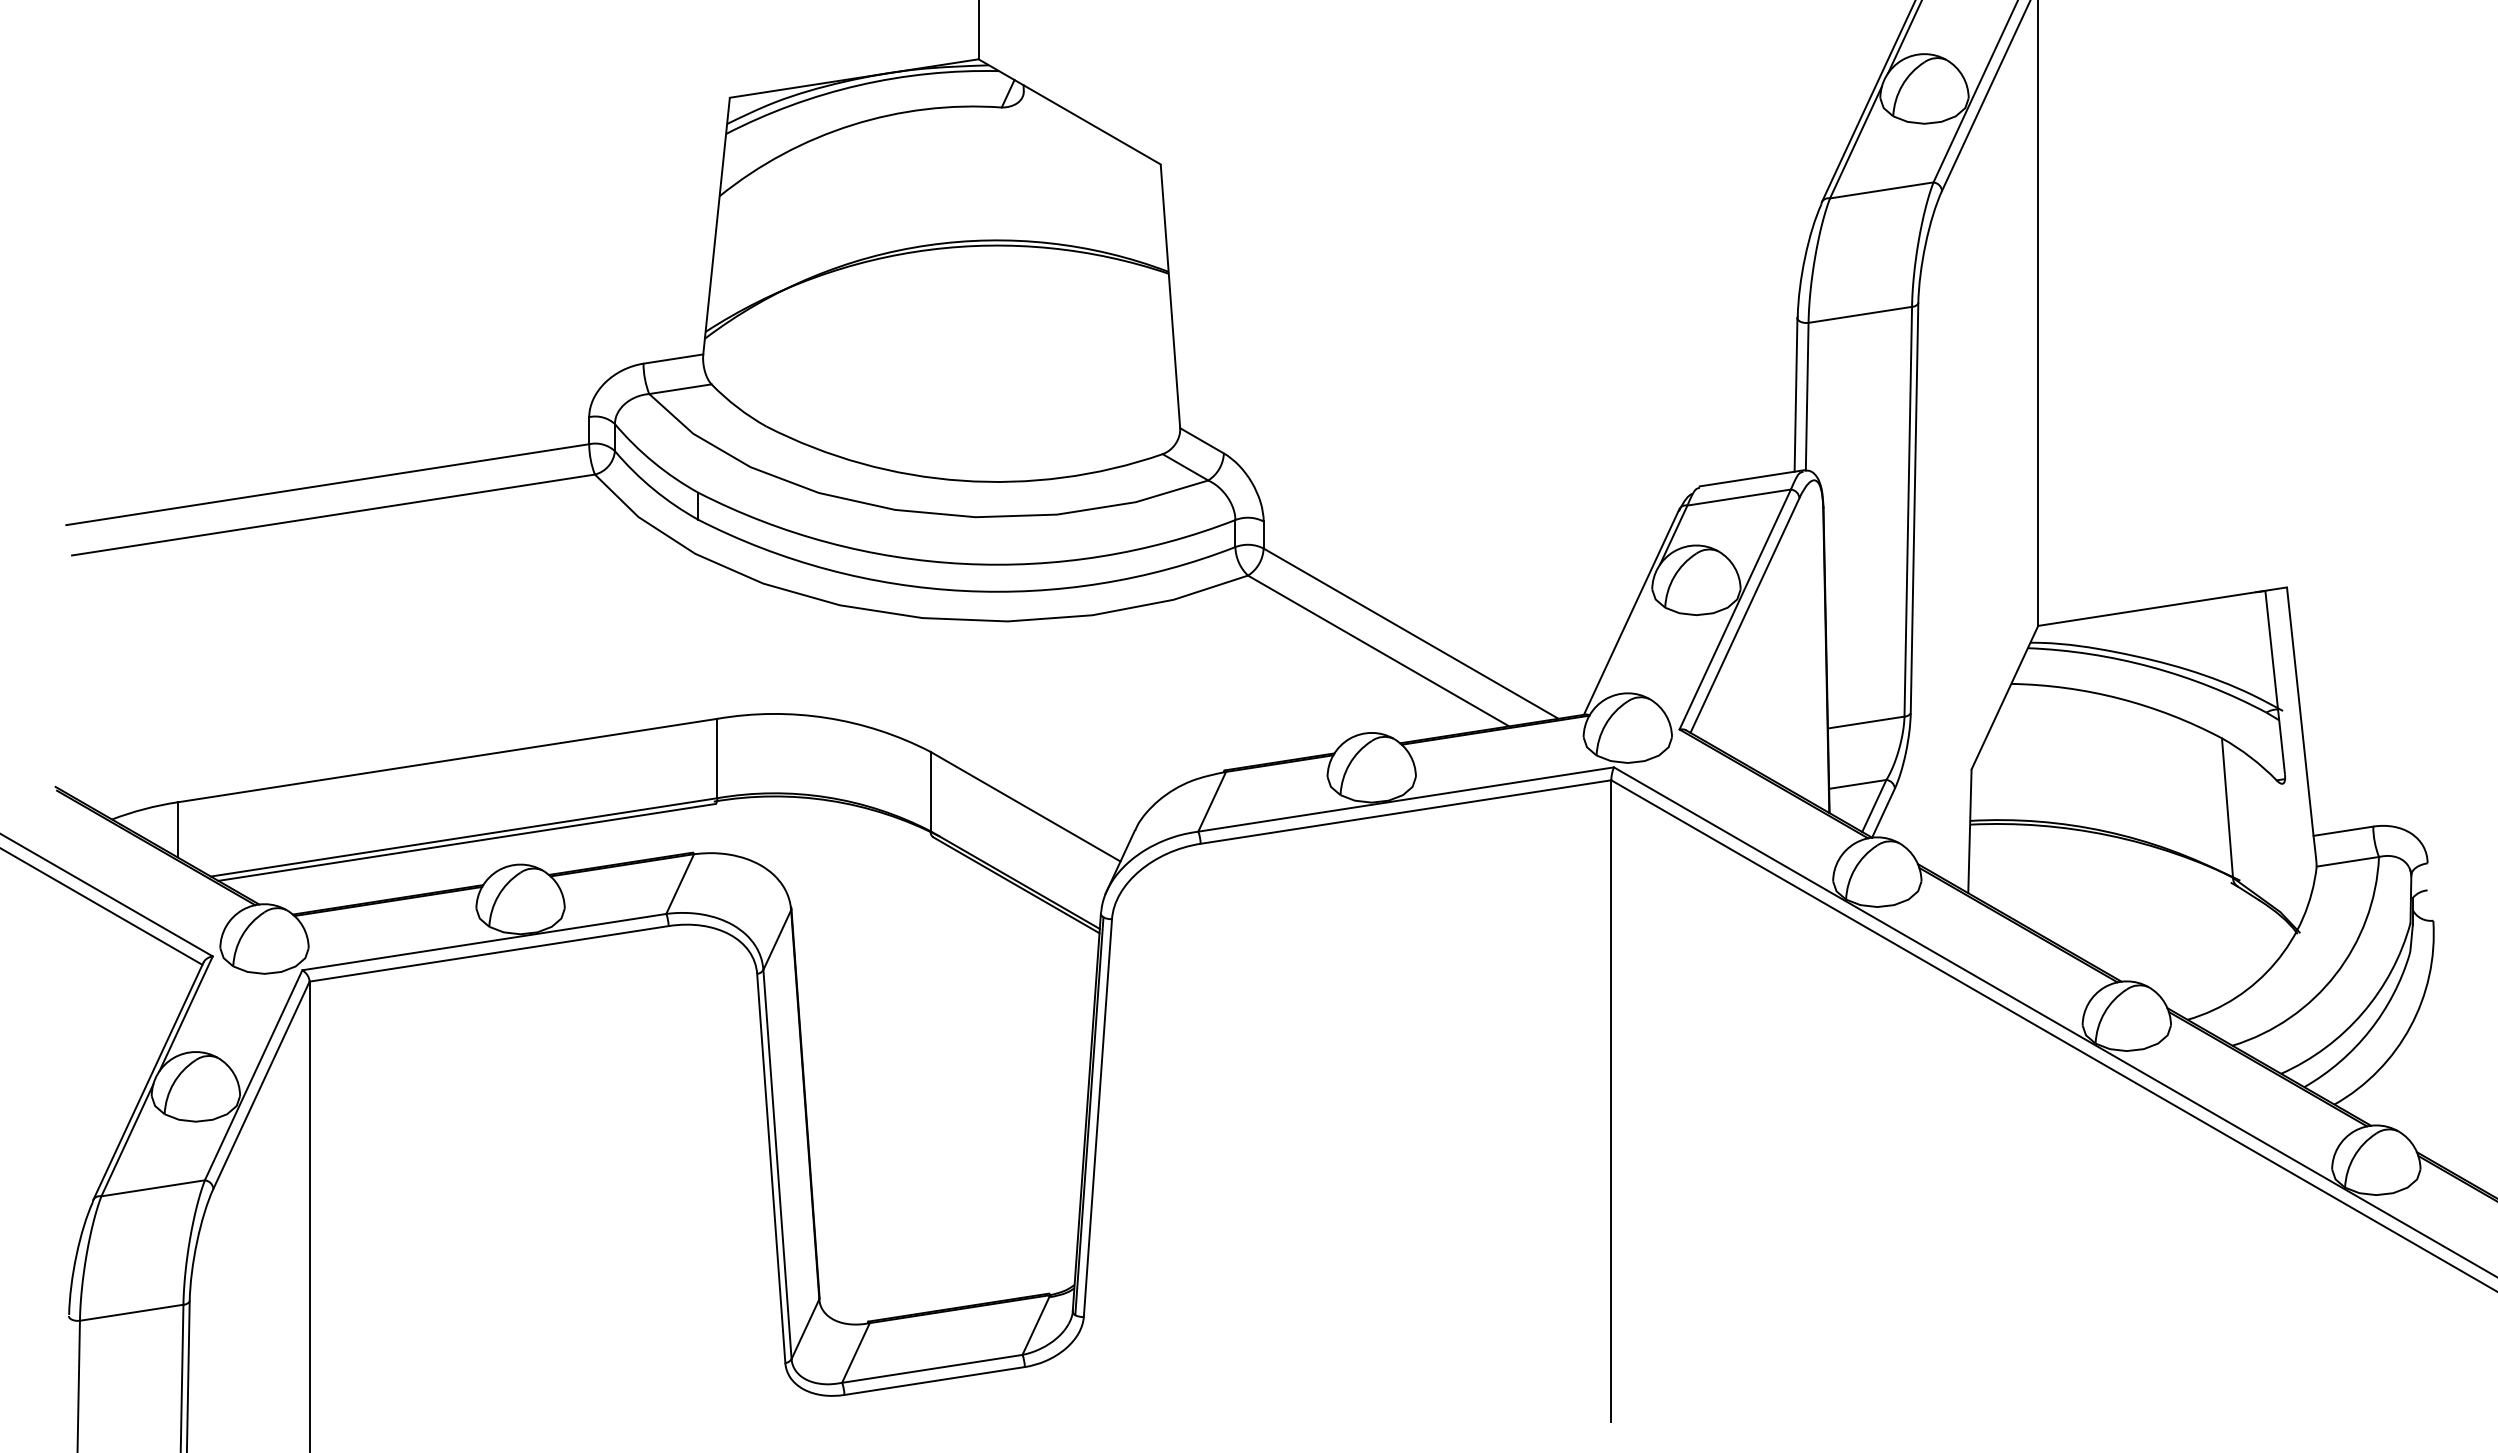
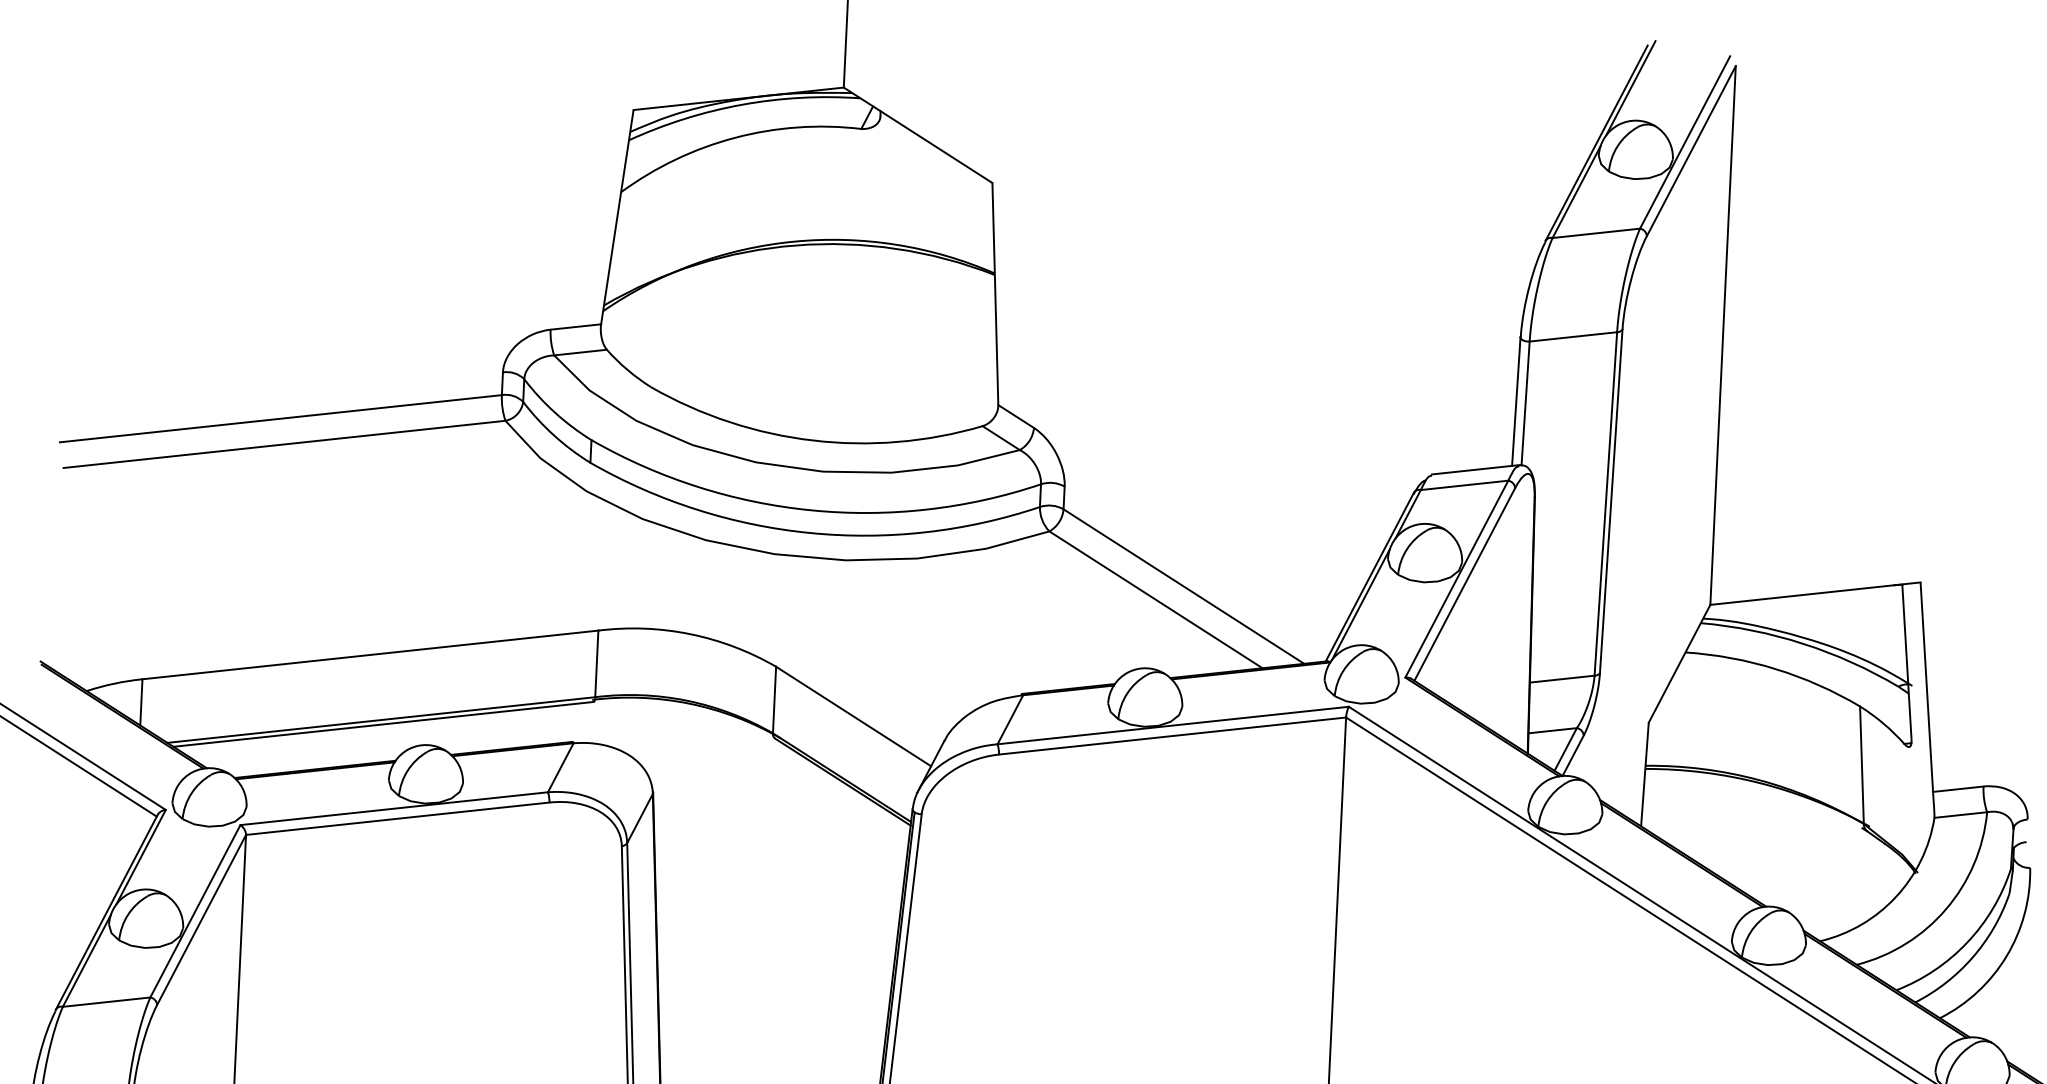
line: (1622, 645) -> (1360, 604), added

